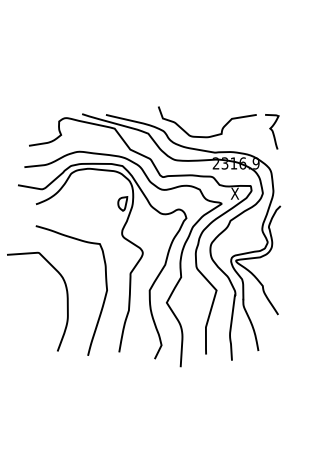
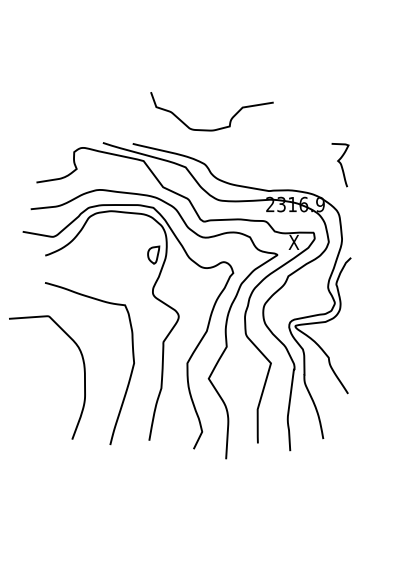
curve: (210, 135) -> (215, 128), moved

